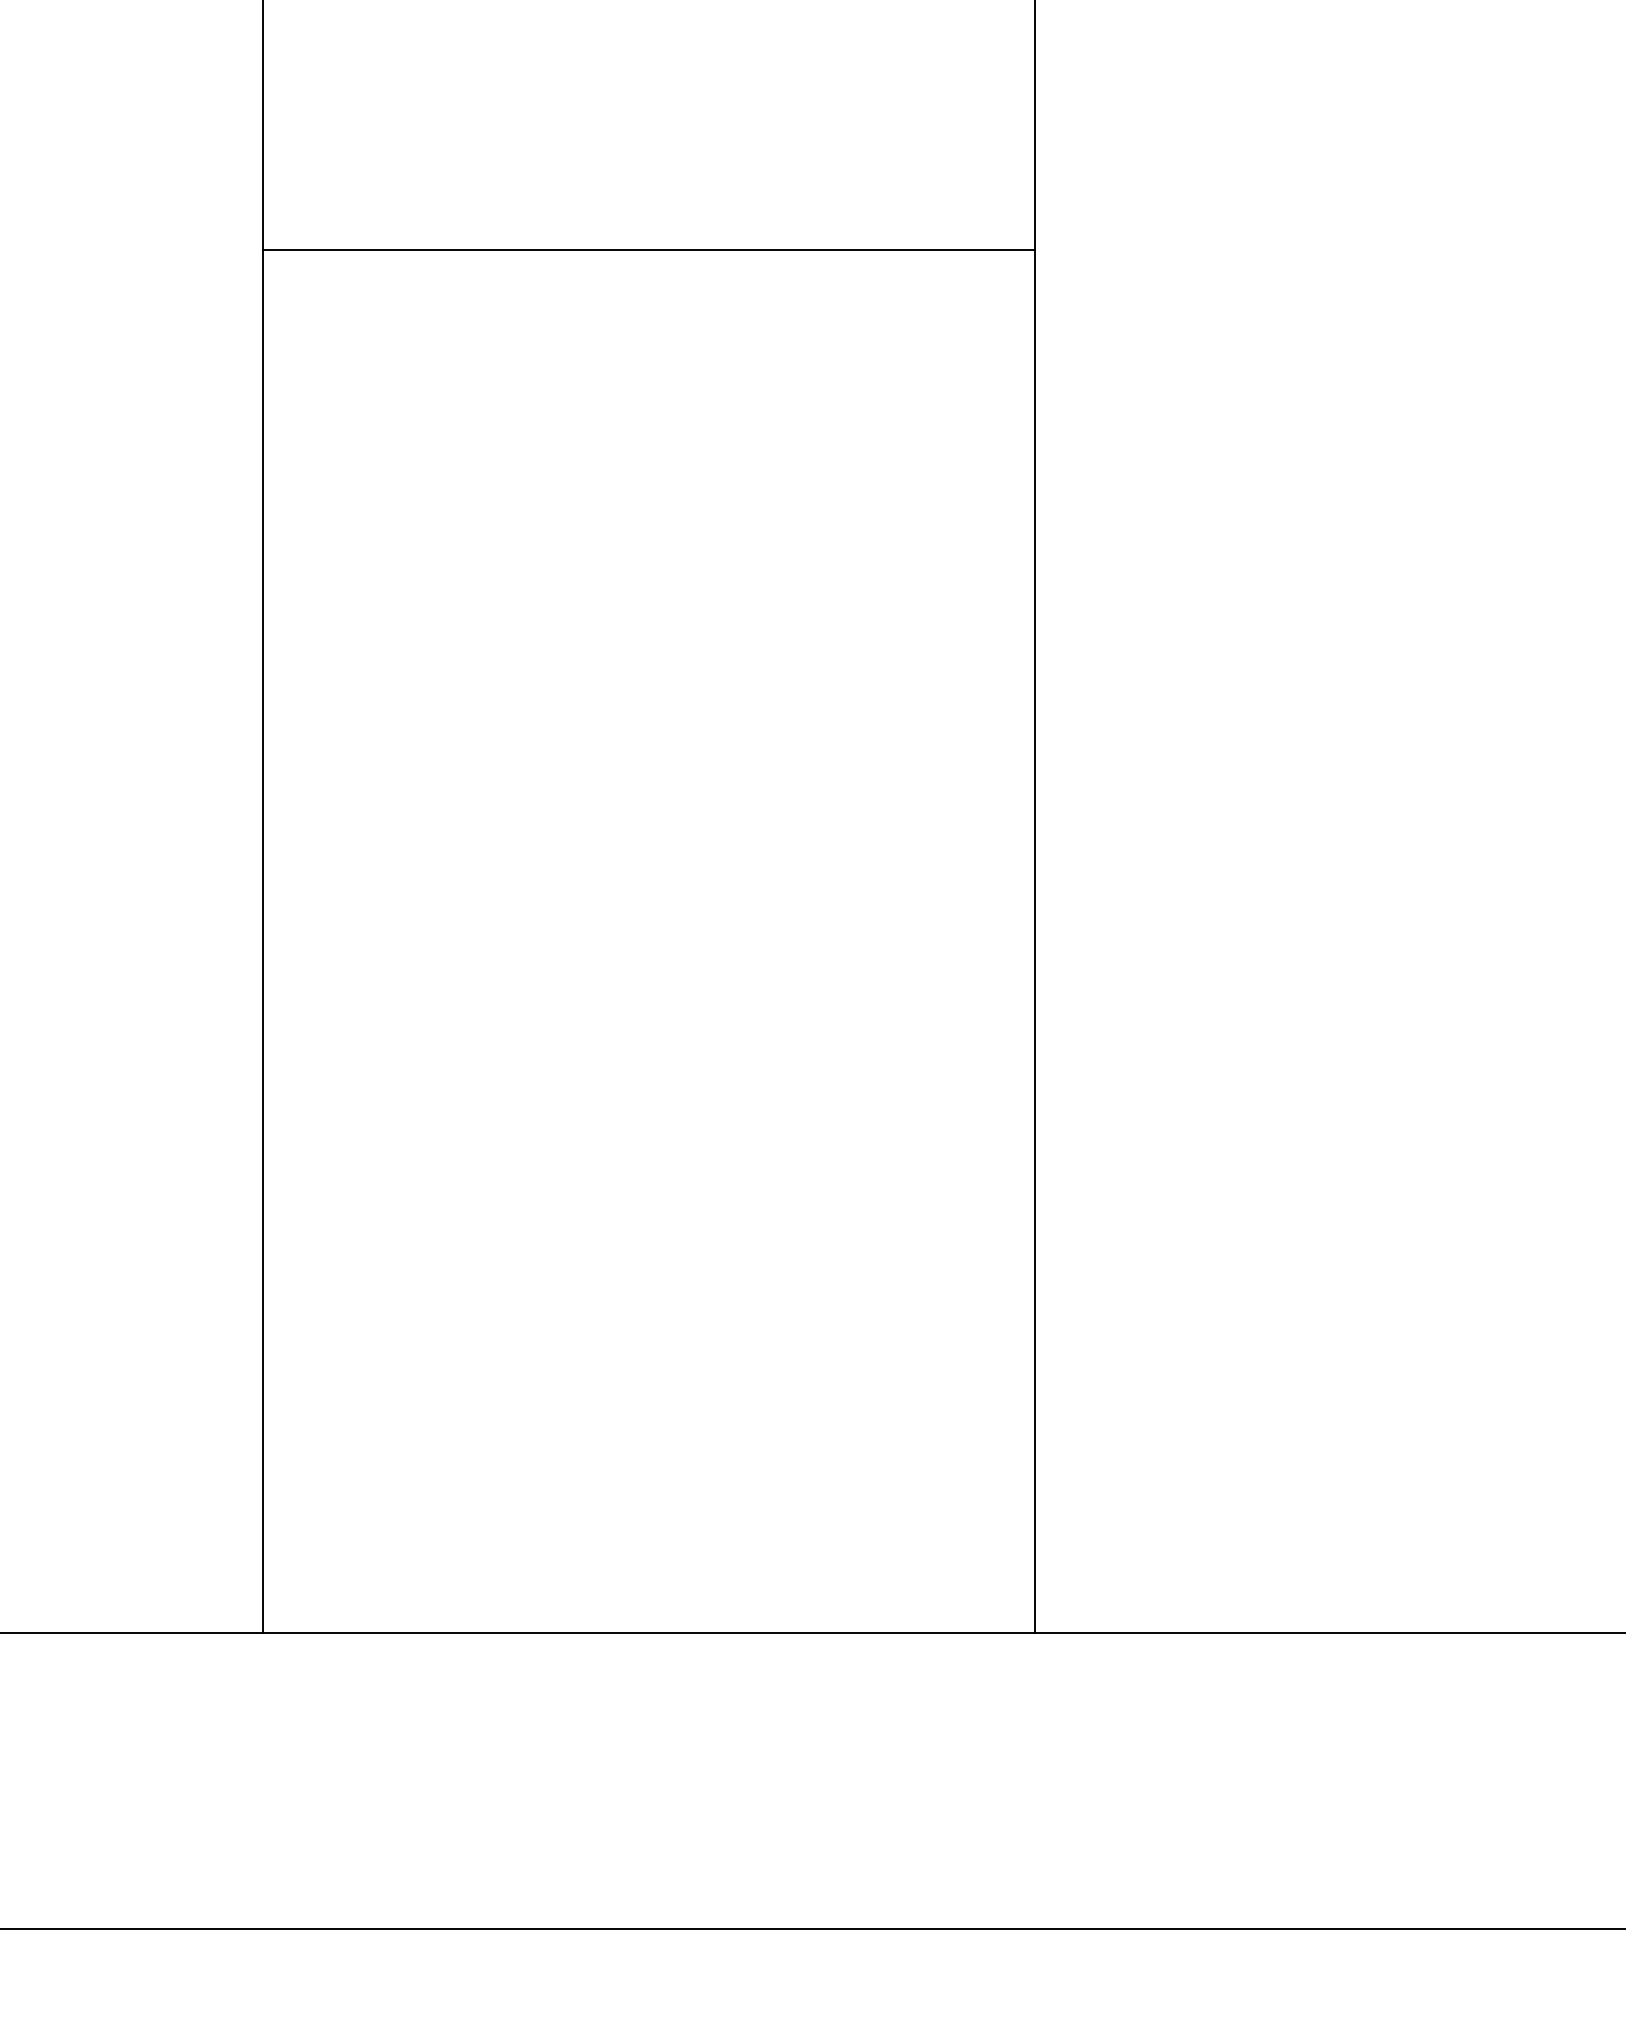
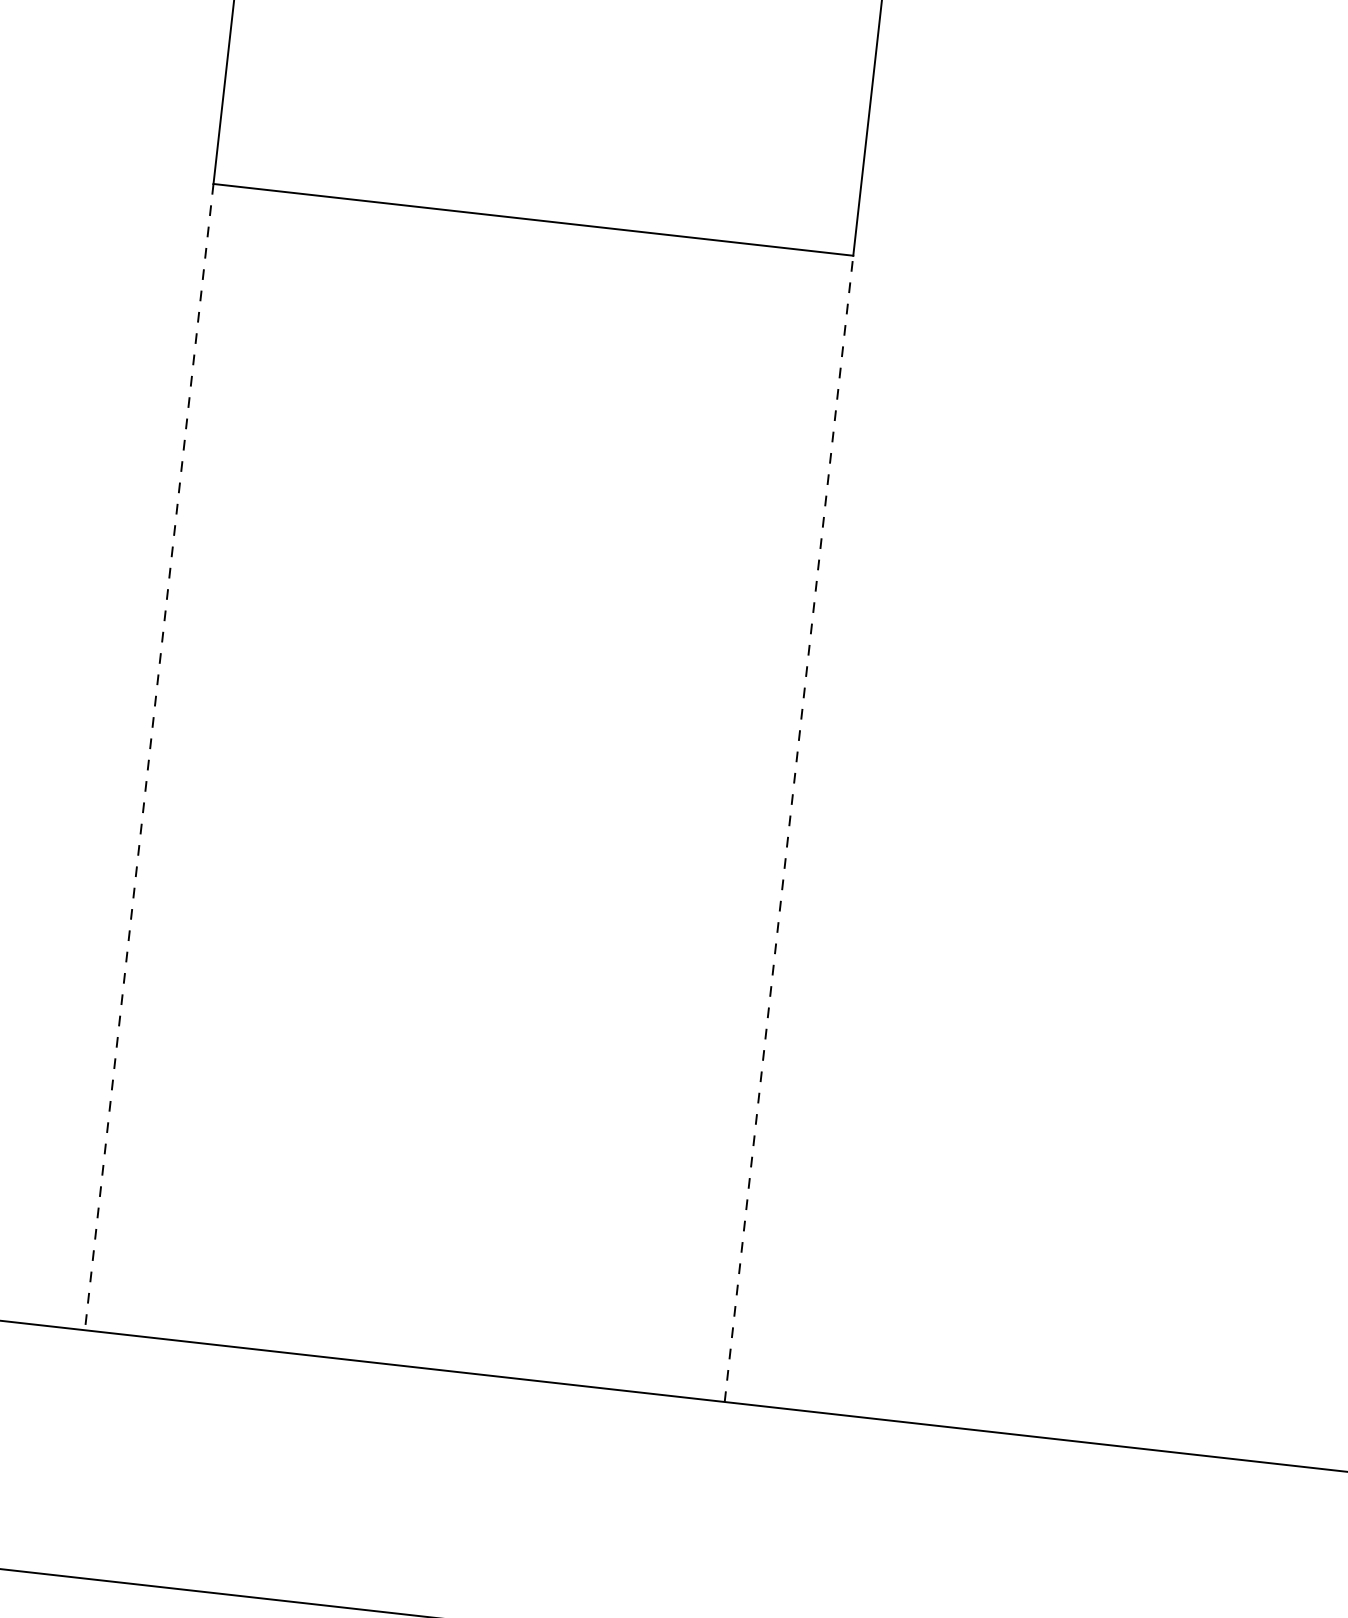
line: (263, 941) -> (149, 757), solid -> dashed
line: (1035, 941) -> (789, 829), solid -> dashed

